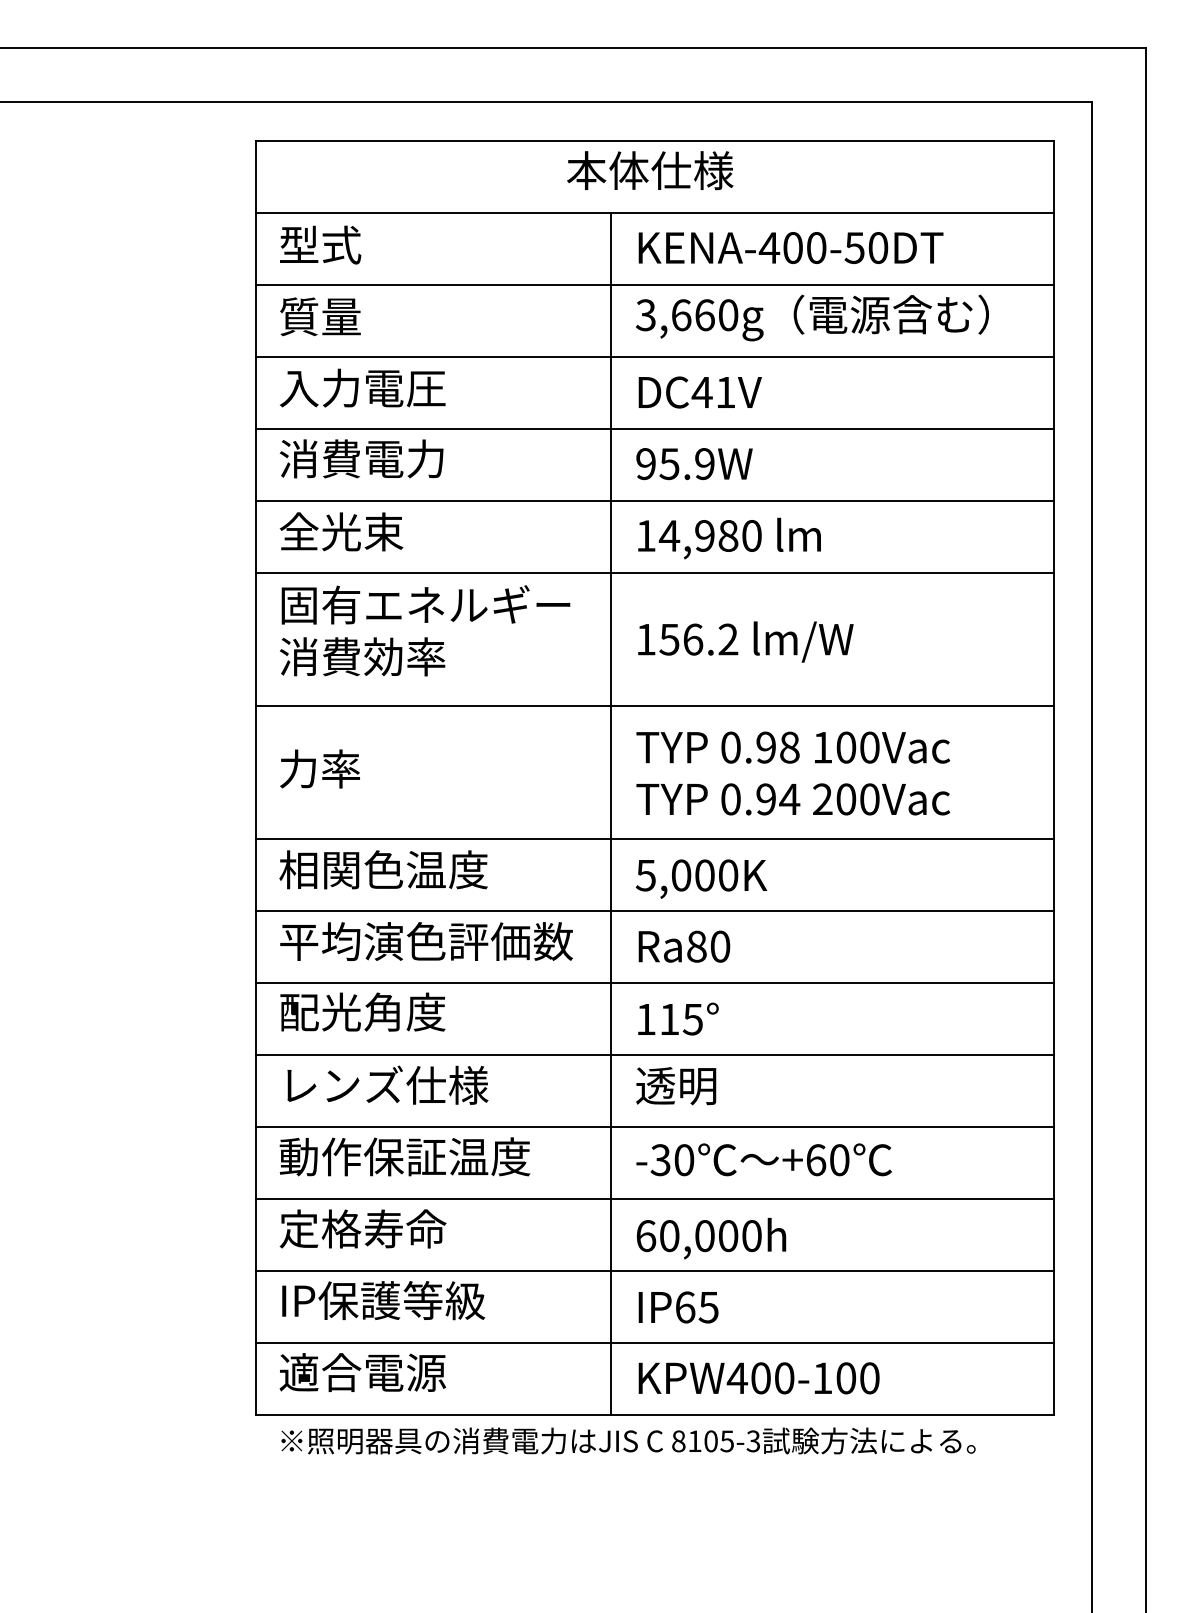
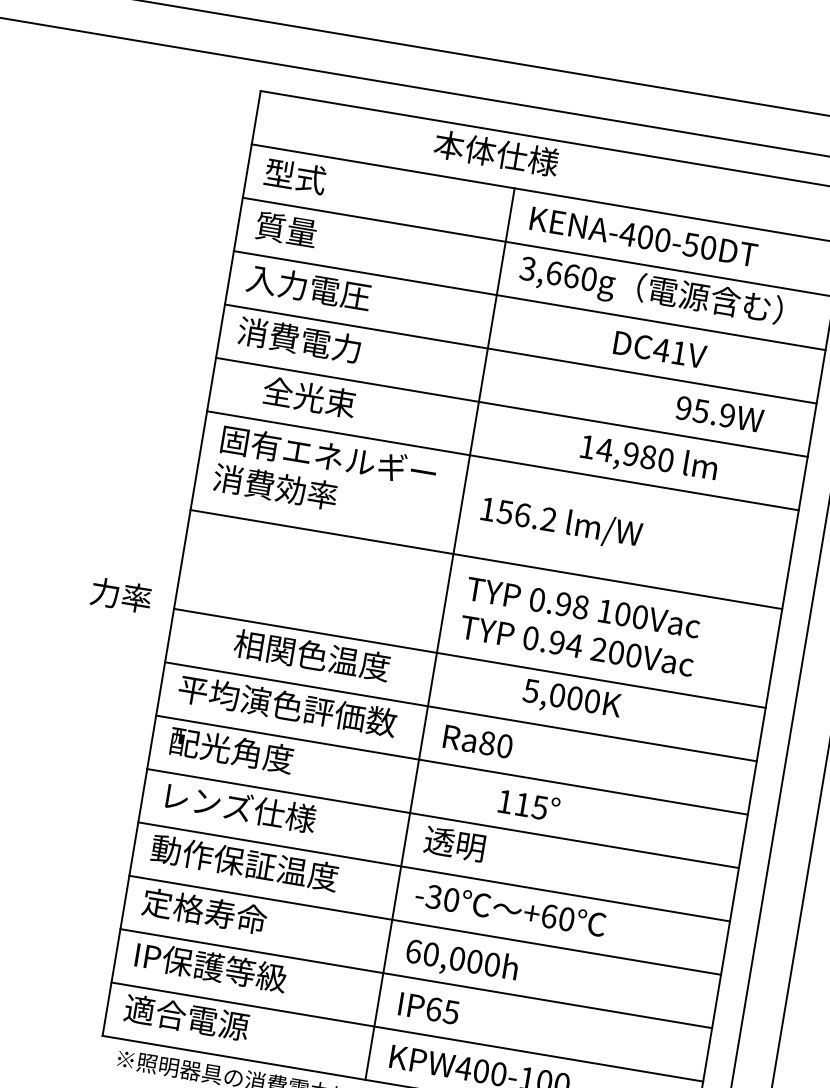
text: (650, 170) -> (496, 153), moved
text: (699, 392) -> (659, 349), moved
text: (694, 464) -> (719, 414), moved
text: (341, 531) -> (309, 397), moved
text: (729, 538) -> (648, 459), moved
text: (319, 768) -> (120, 594), moved
text: (383, 869) -> (312, 655), moved
text: (701, 878) -> (572, 700), moved
text: (678, 1018) -> (529, 805), moved

